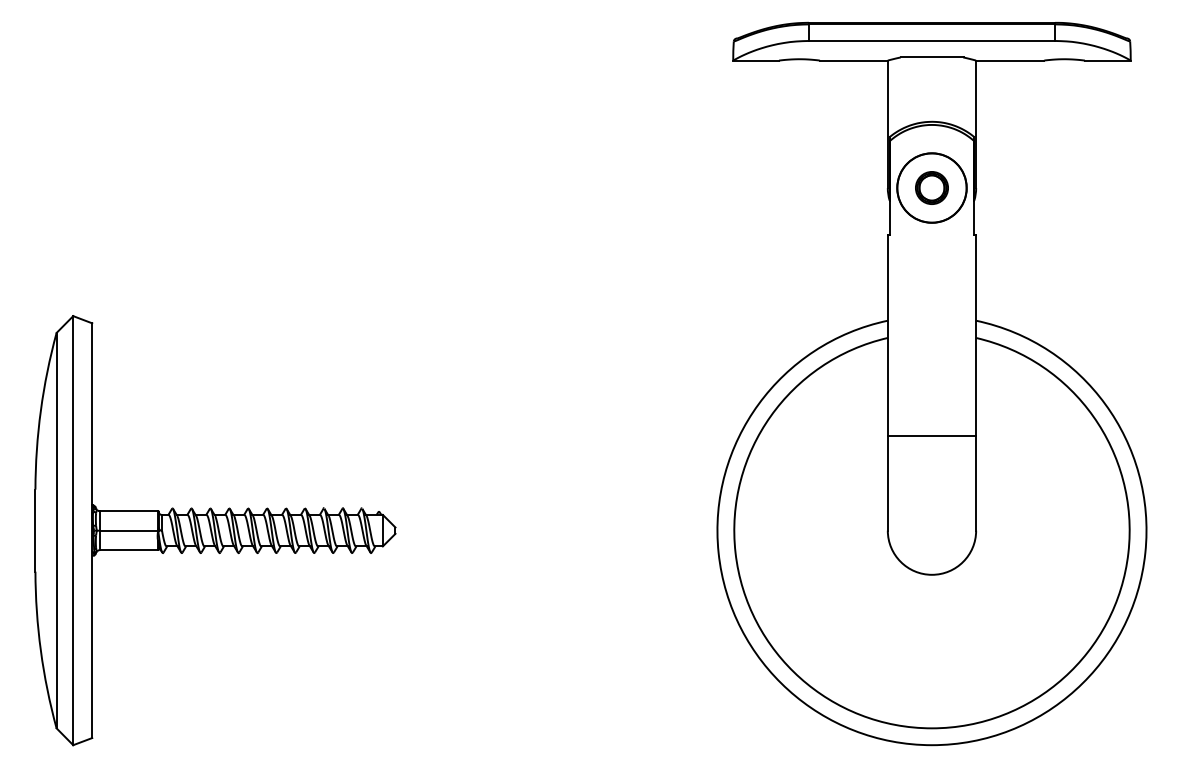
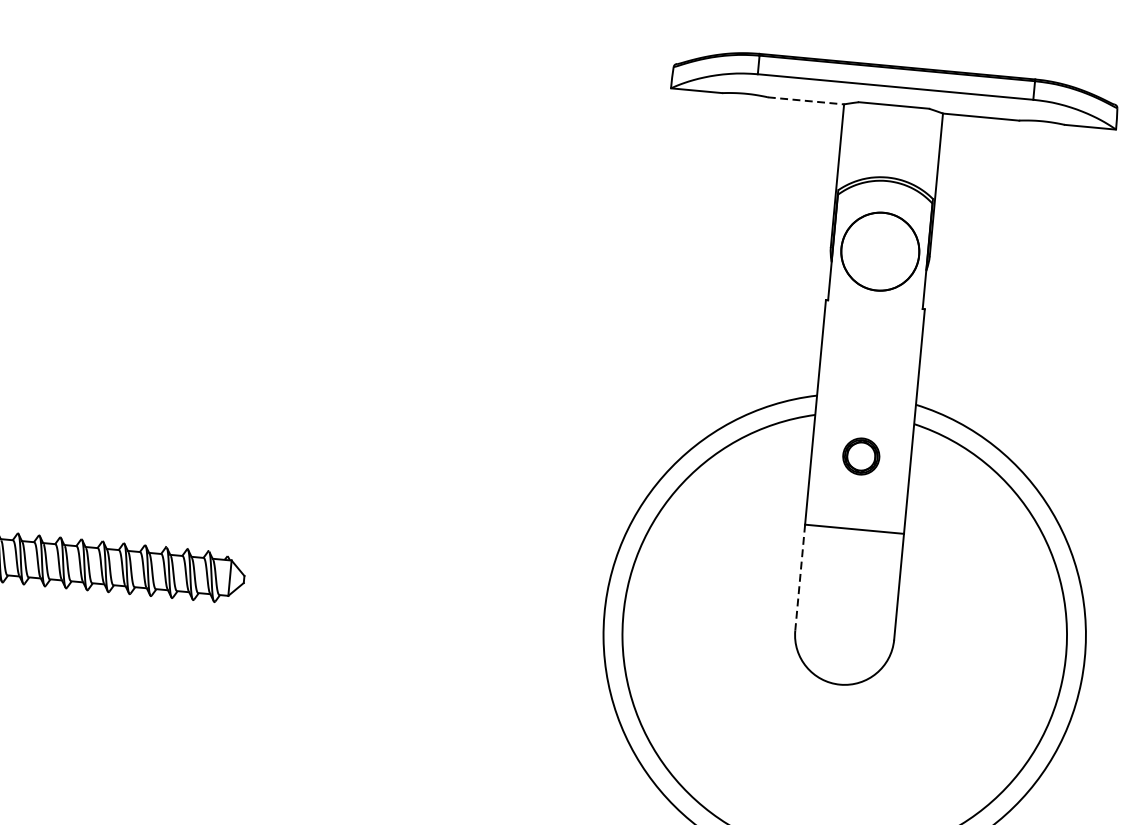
line: (854, 60) -> (806, 100), solid -> dashed
part: (931, 187) -> (860, 455), moved
line: (887, 483) -> (799, 577), solid -> dashed

